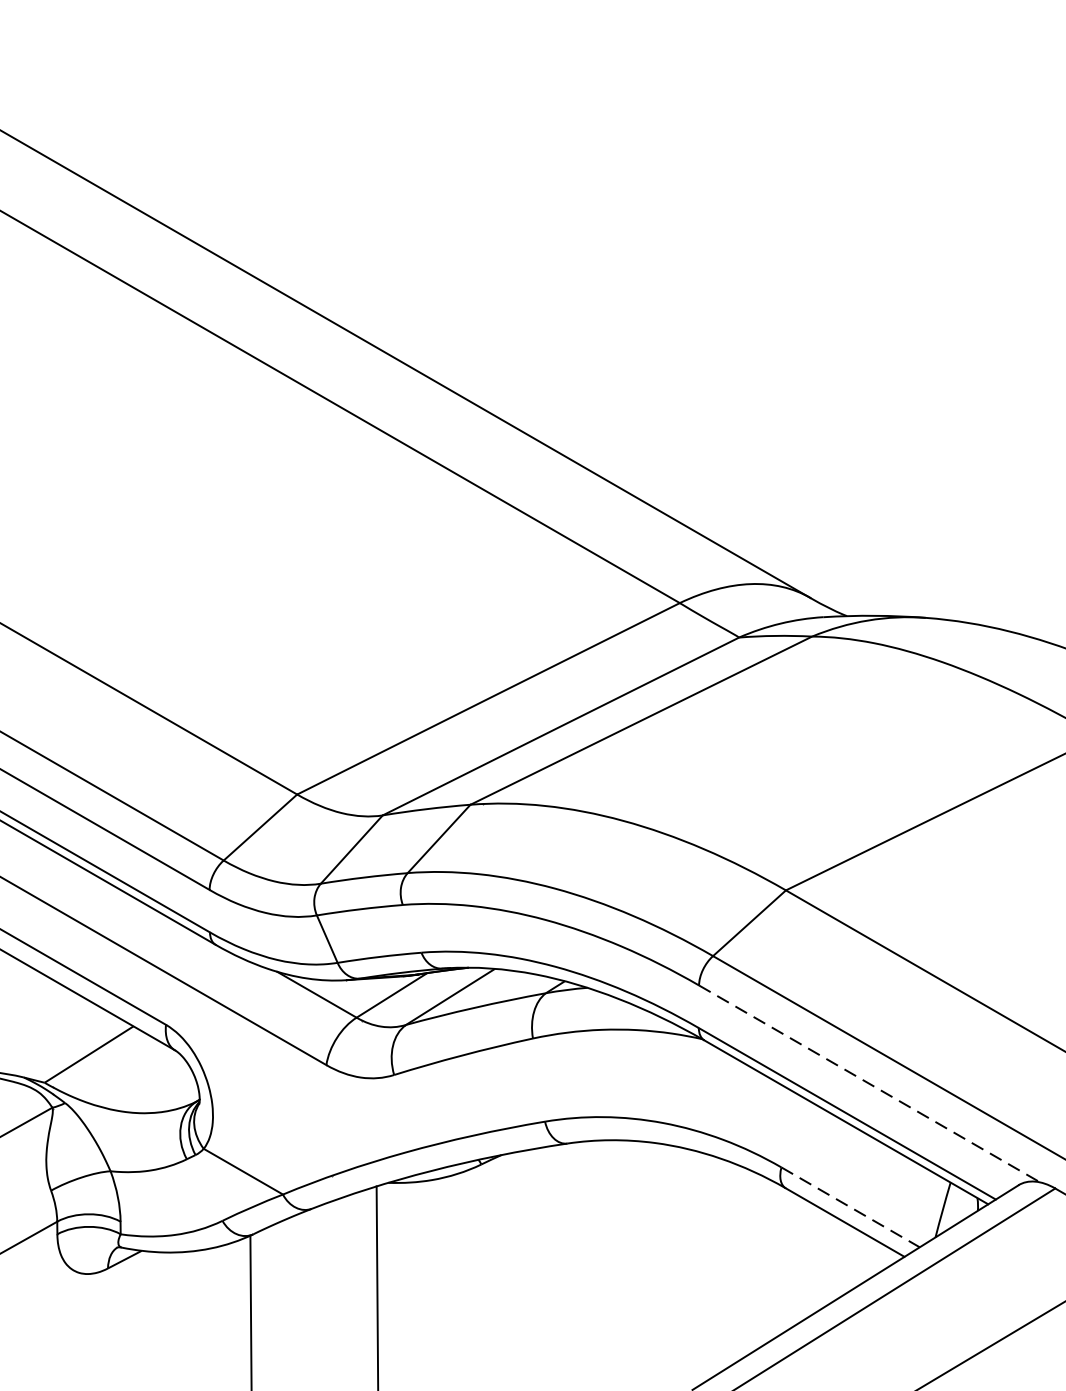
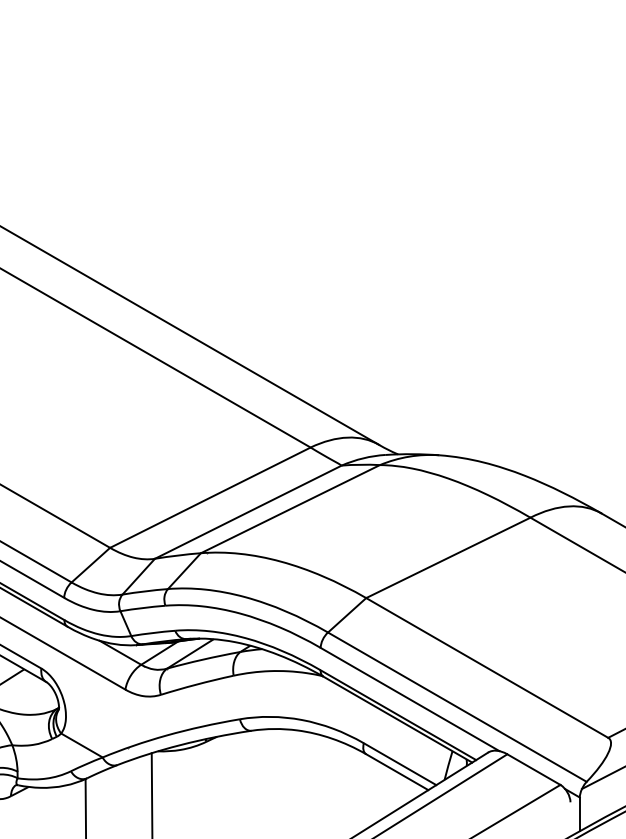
line: (870, 1083) -> (410, 699), dashed -> solid
line: (851, 1207) -> (400, 764), dashed -> solid

